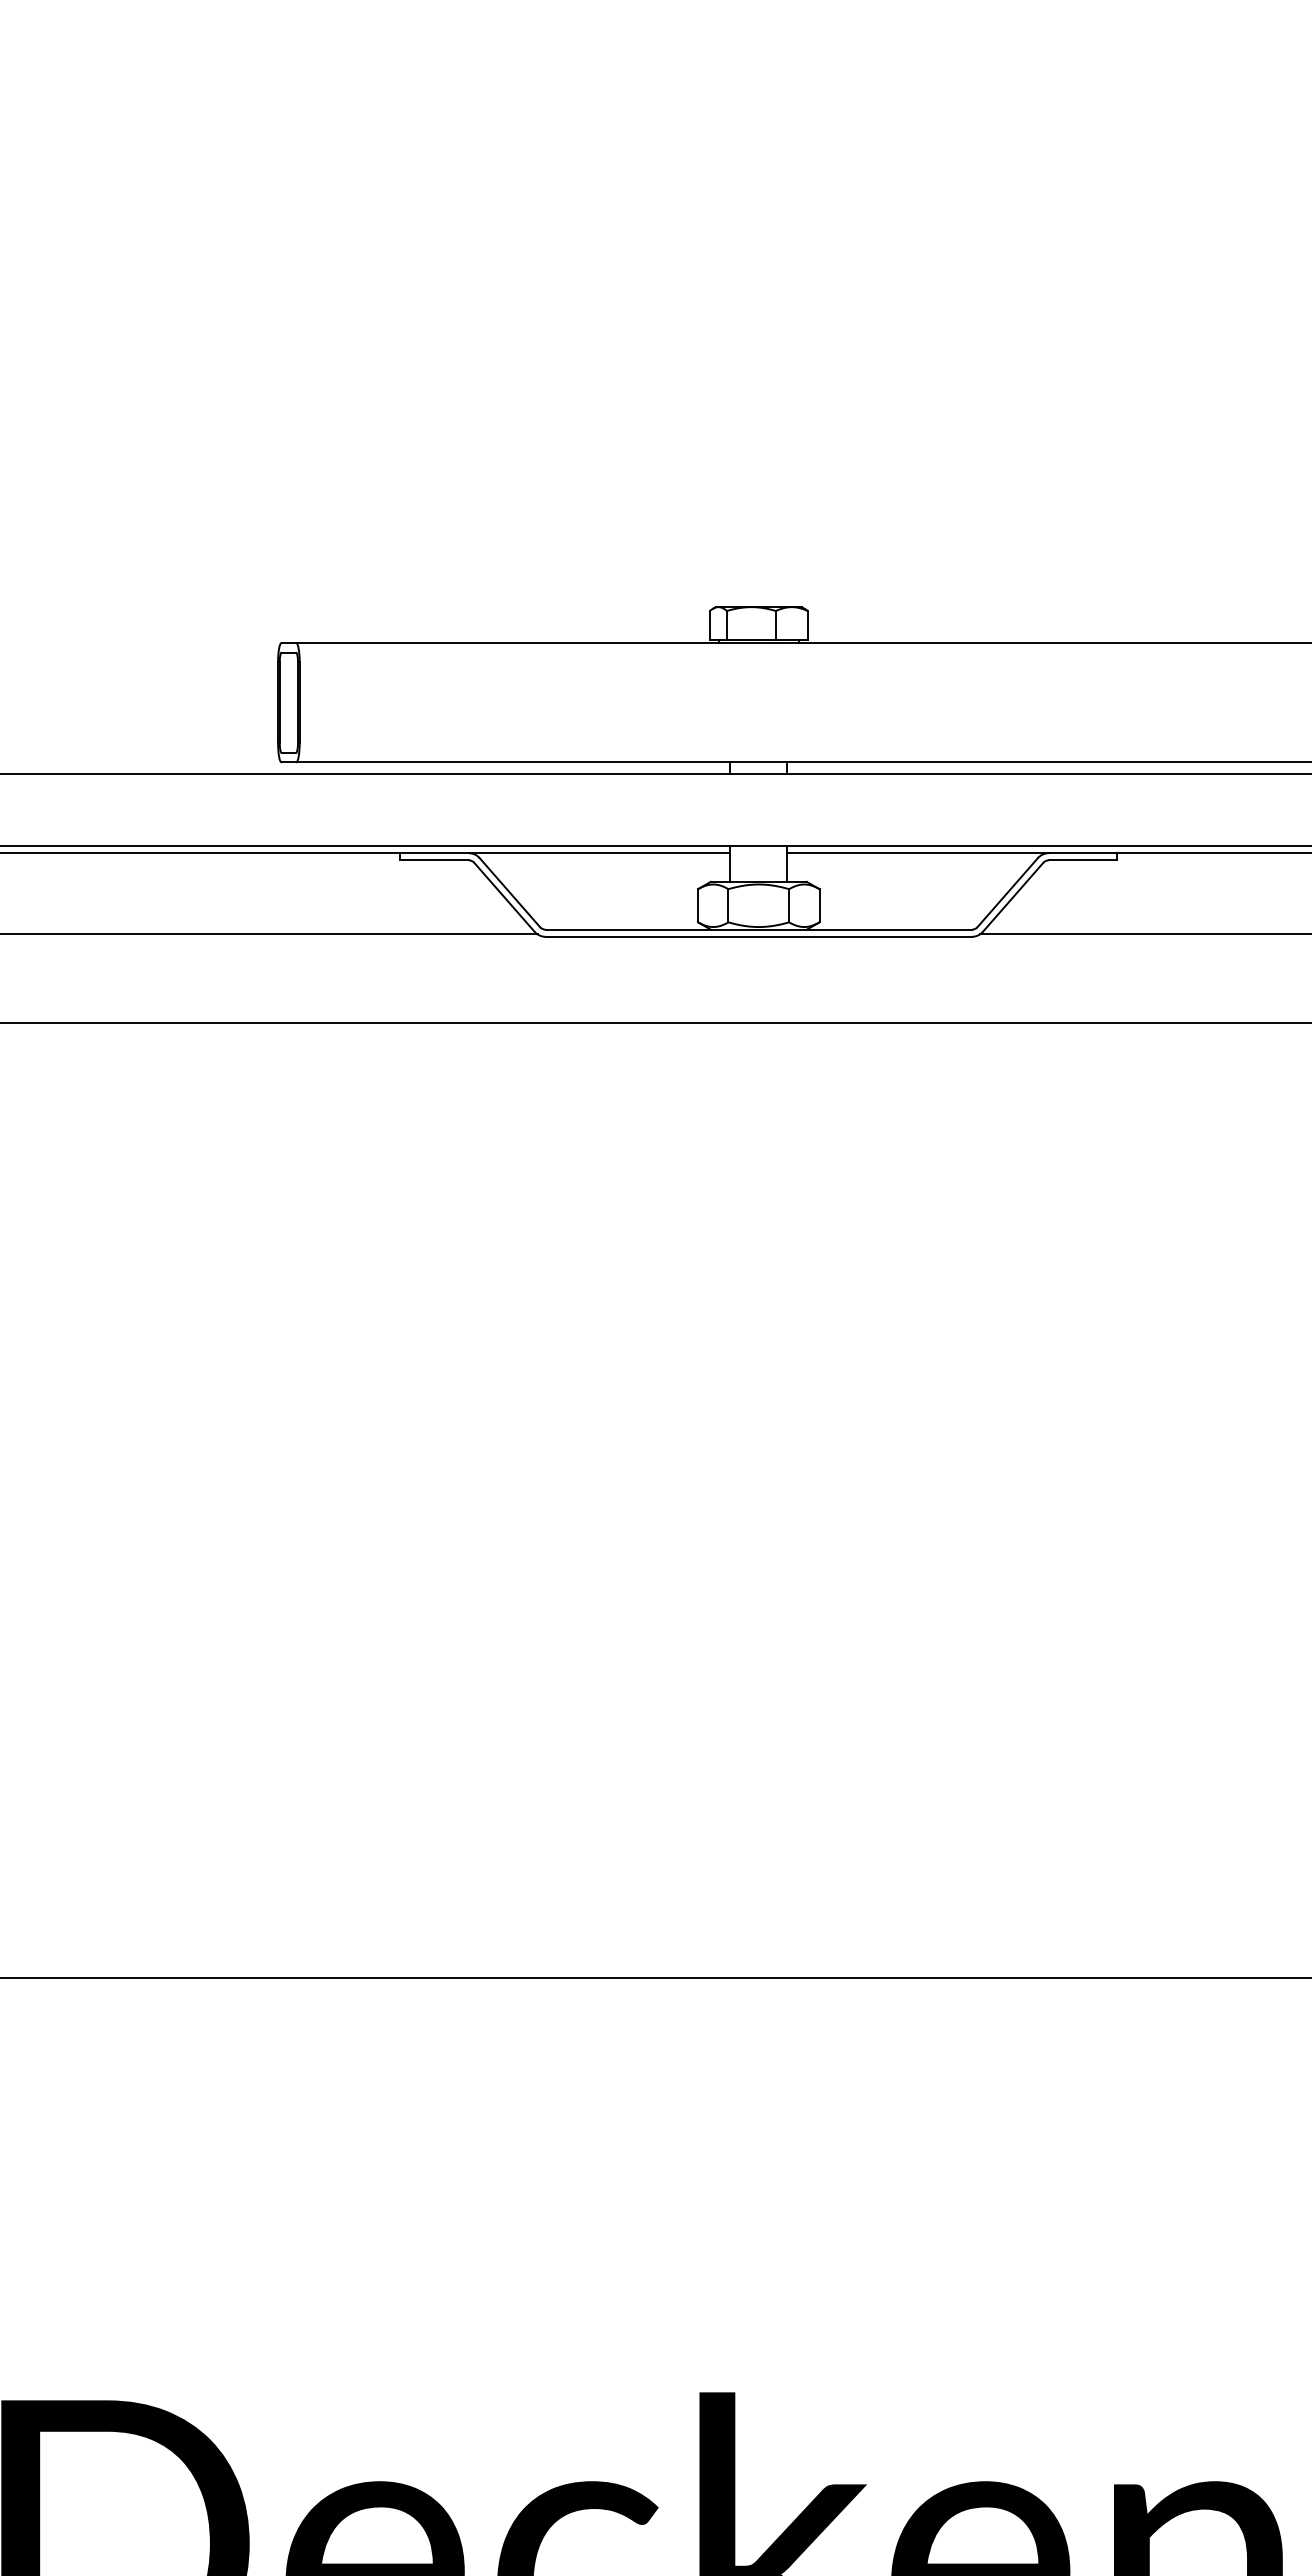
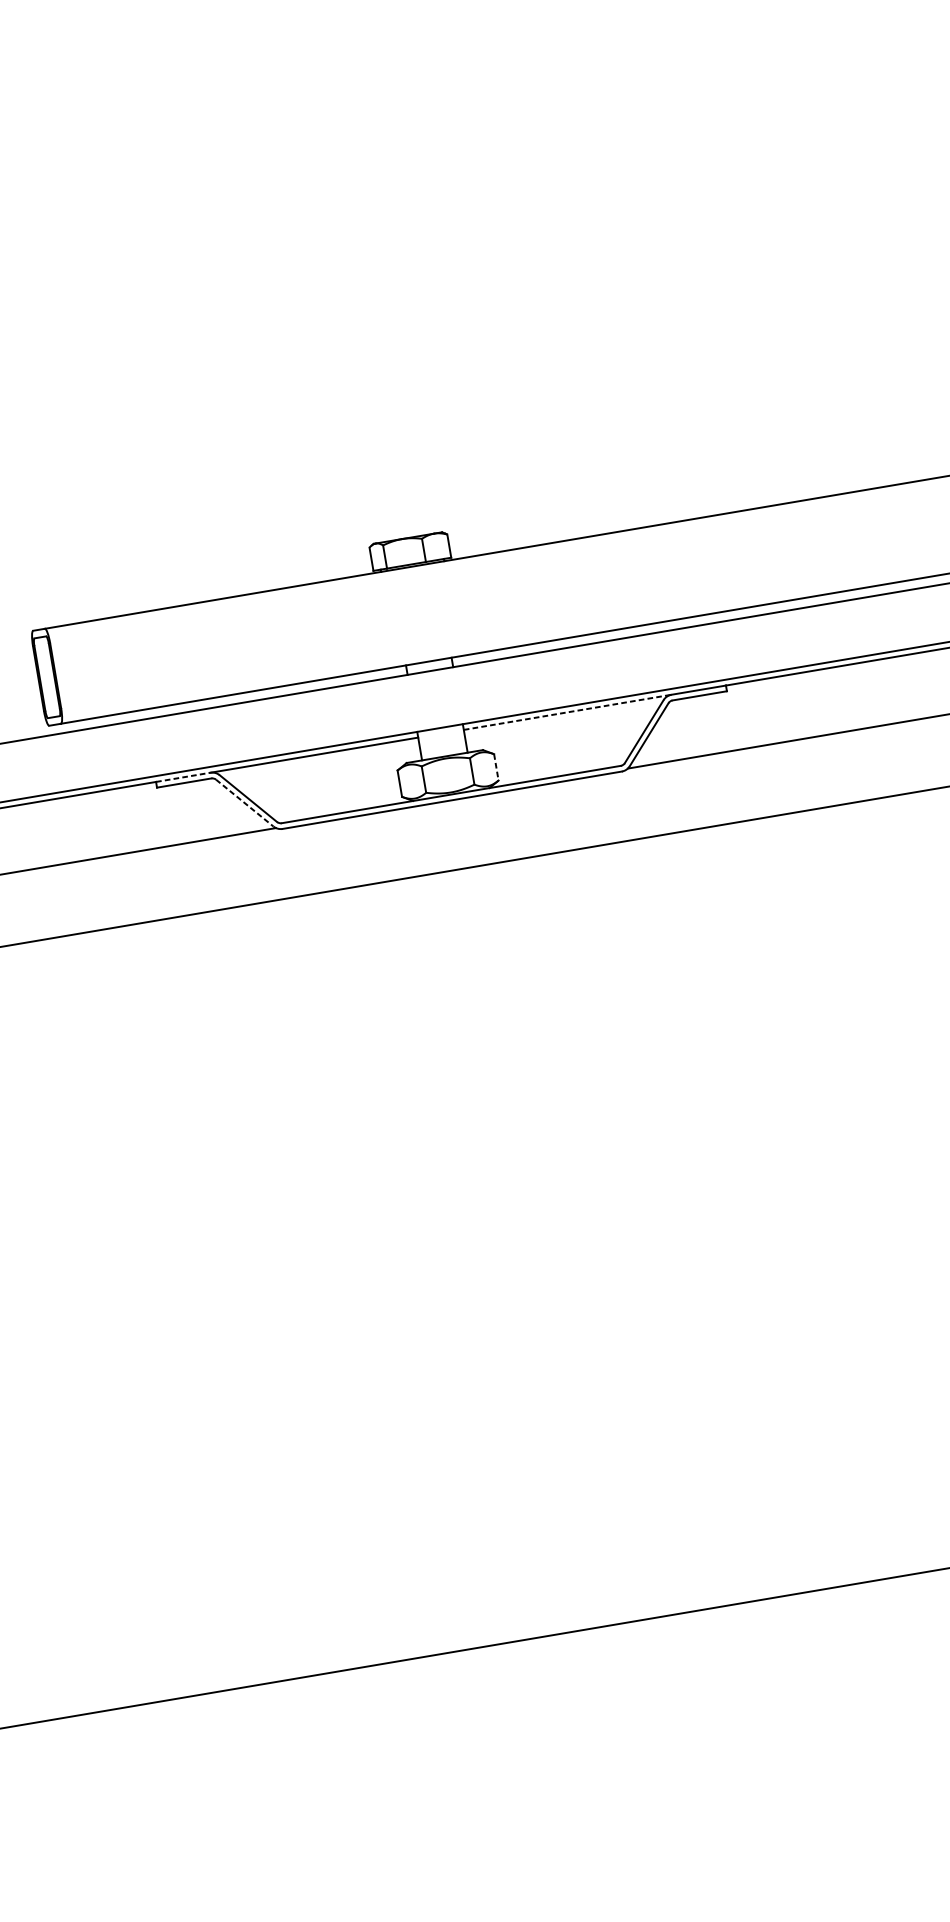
line: (435, 853) -> (183, 777), solid -> dashed
line: (918, 853) -> (568, 712), solid -> dashed
line: (504, 897) -> (244, 803), solid -> dashed
line: (819, 905) -> (496, 767), solid -> dashed

